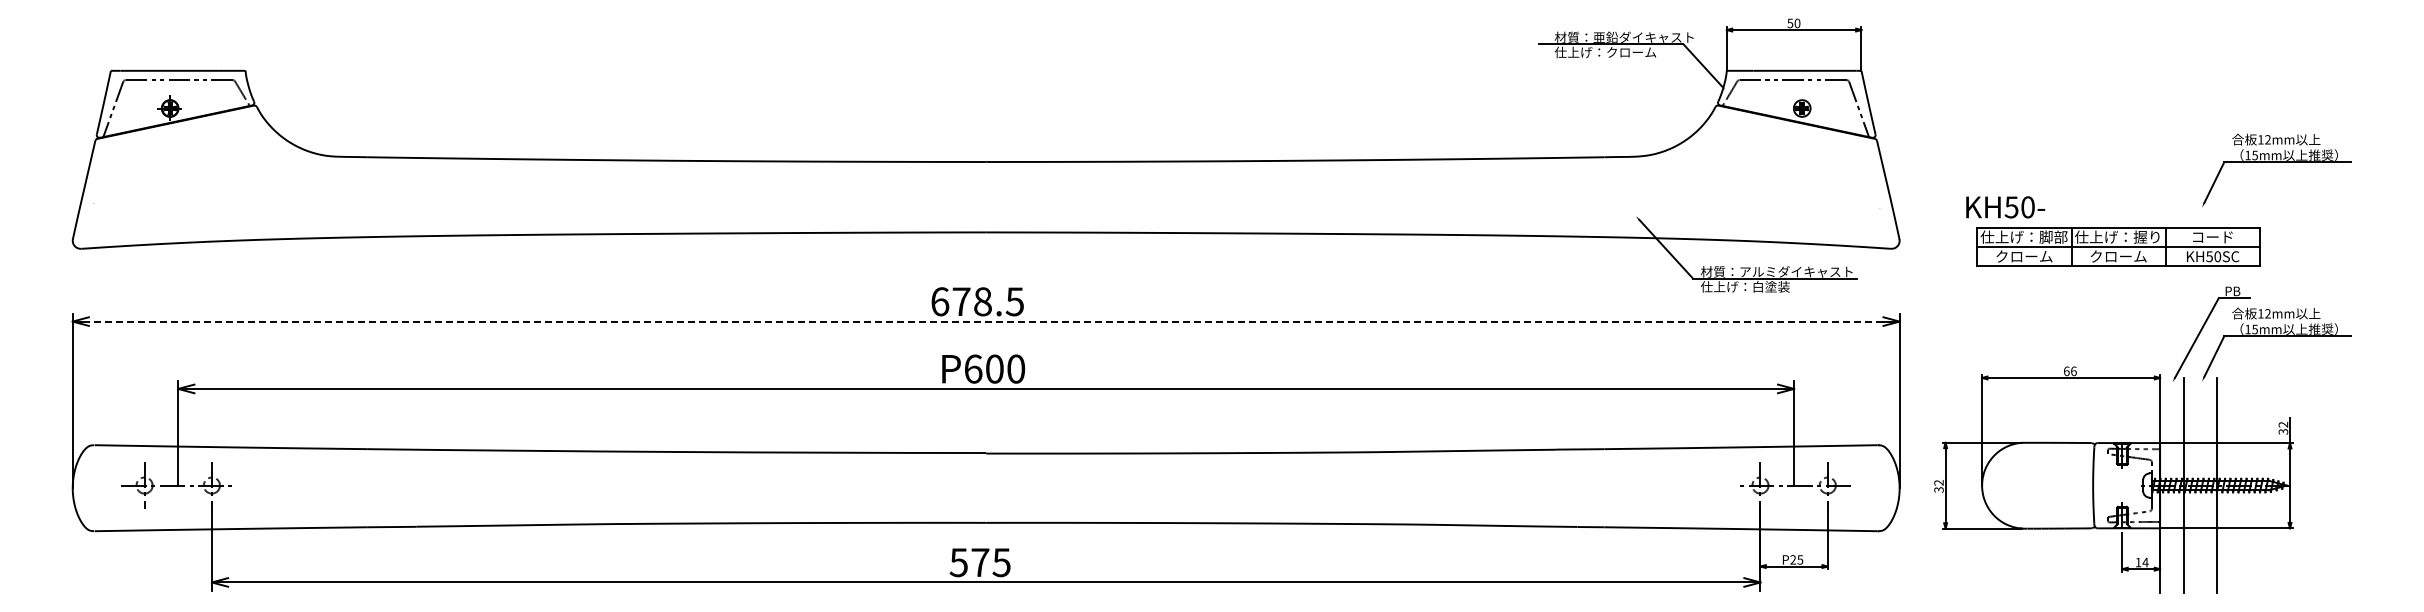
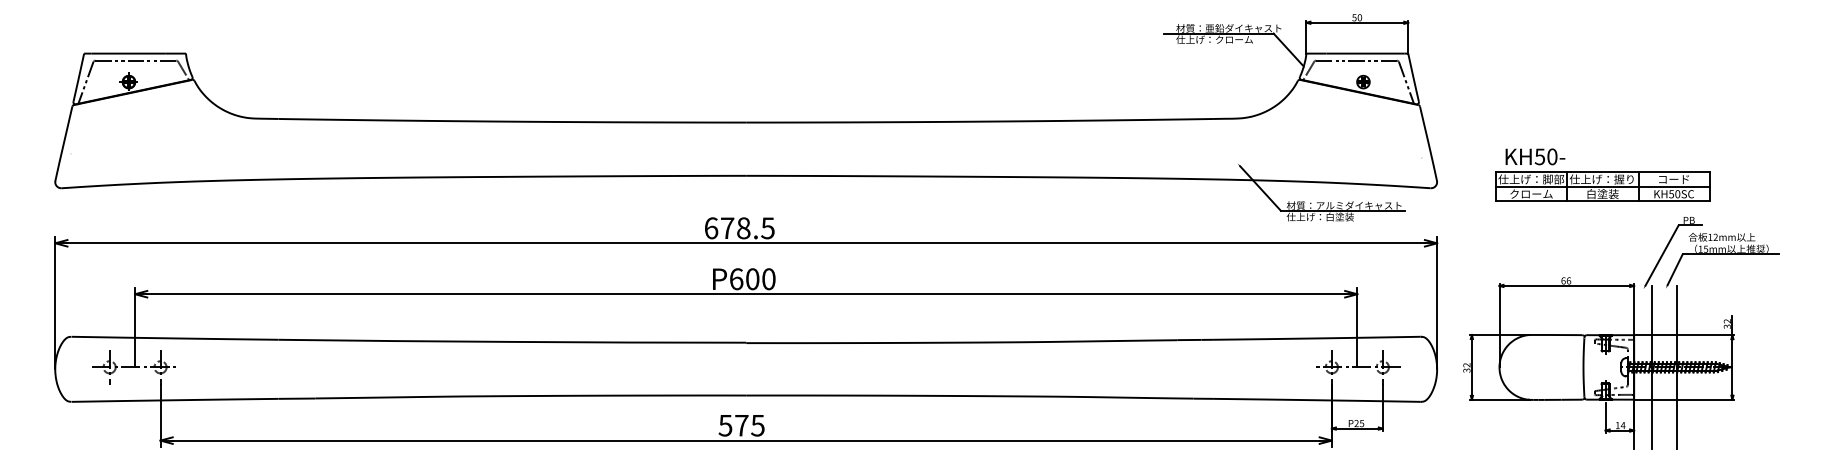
part: (2276, 162) -> (1722, 122), removed
text: (2005, 207) -> (1535, 156), moved
text: (2118, 256) -> (1602, 194), クローム -> 白塗装
line: (985, 321) -> (745, 243), dashed -> solid

